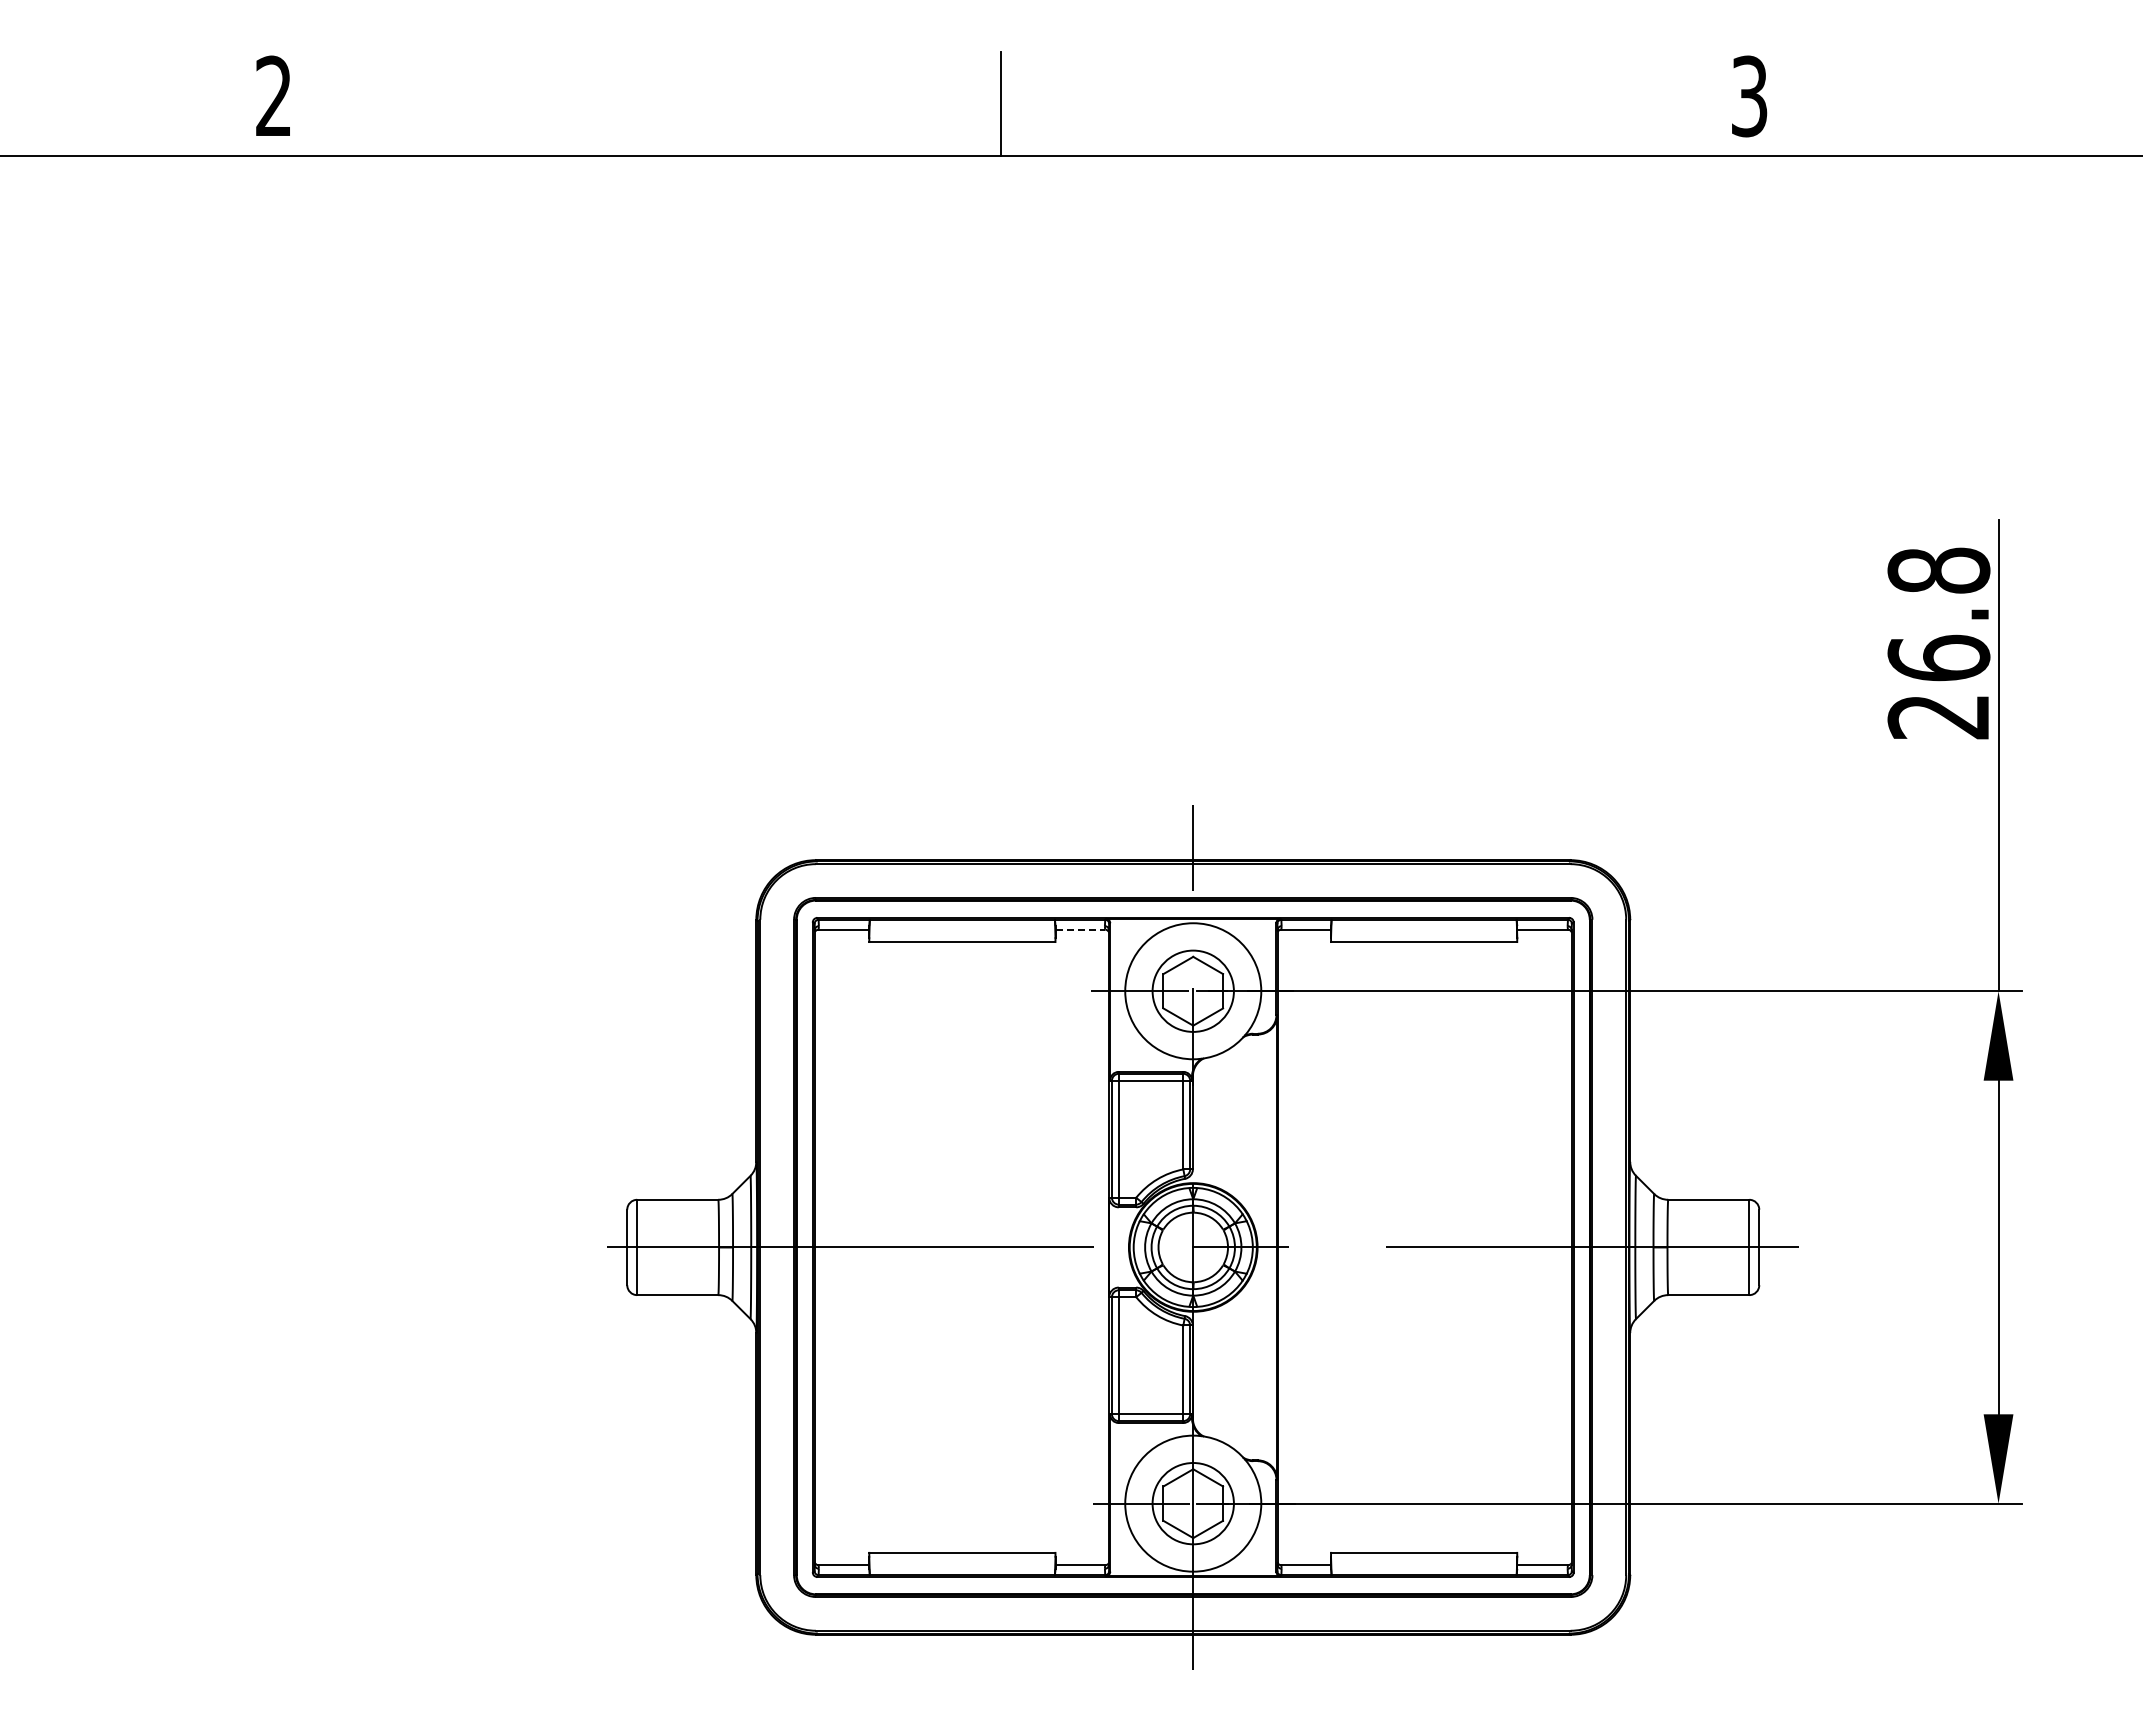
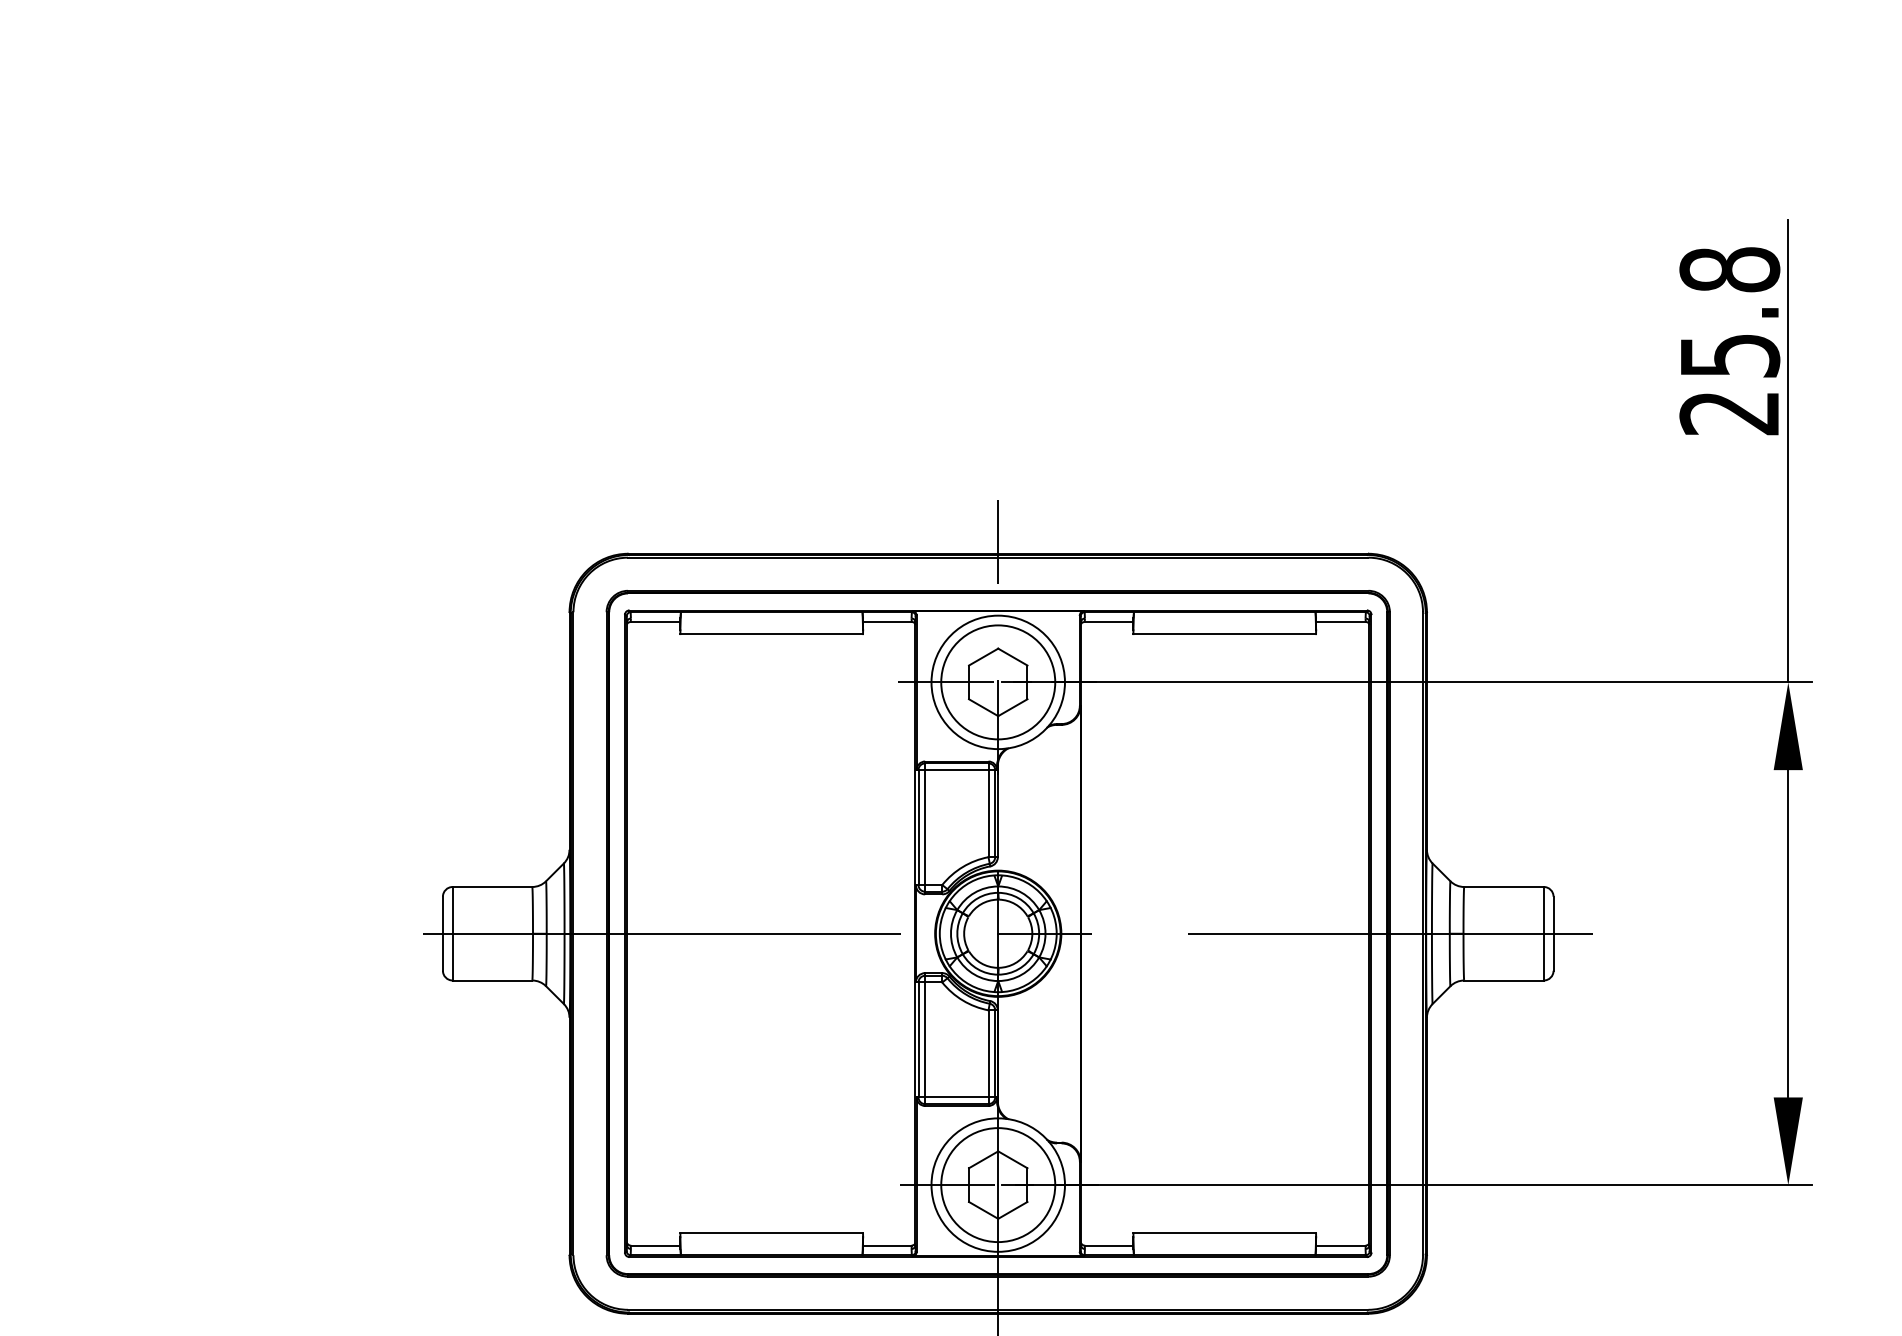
text: (1938, 657) -> (1729, 354), 26.8 -> 25.8
line: (1080, 929) -> (887, 621), dashed -> solid
circle: (1193, 991) -> (998, 682), size x1.43
circle: (1193, 1503) -> (998, 1184), size x1.43

